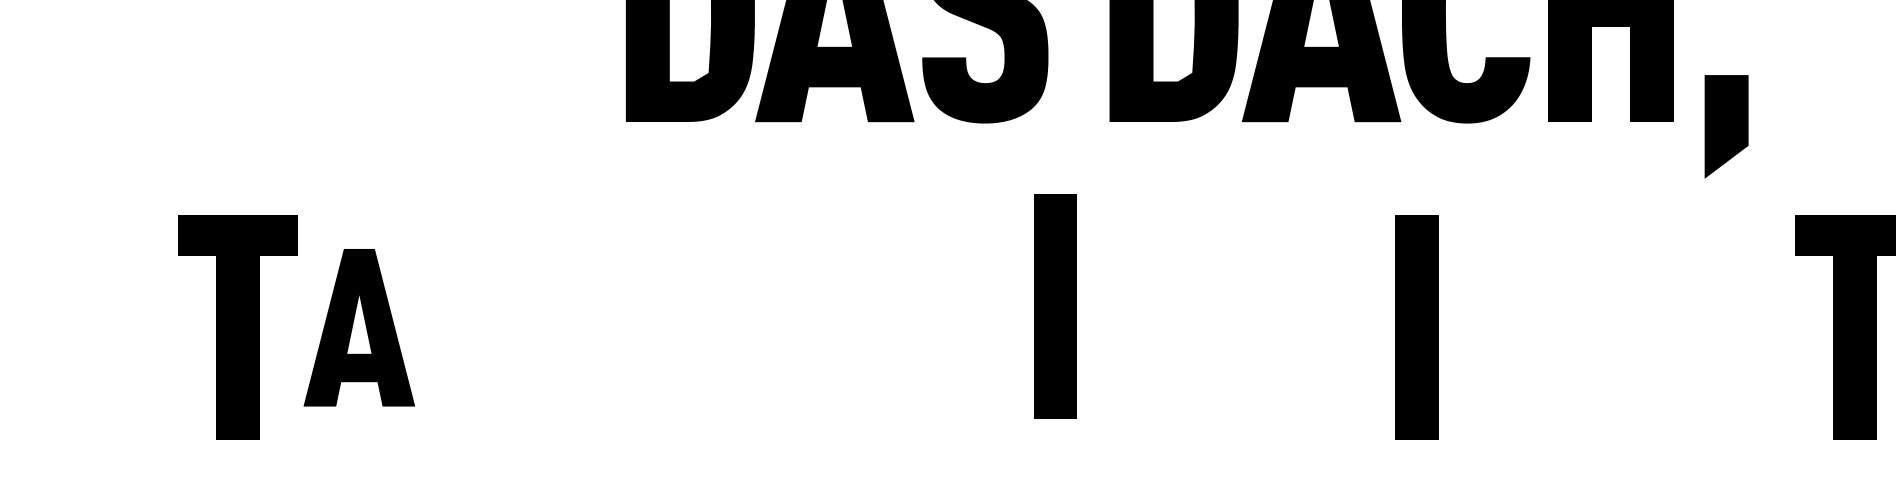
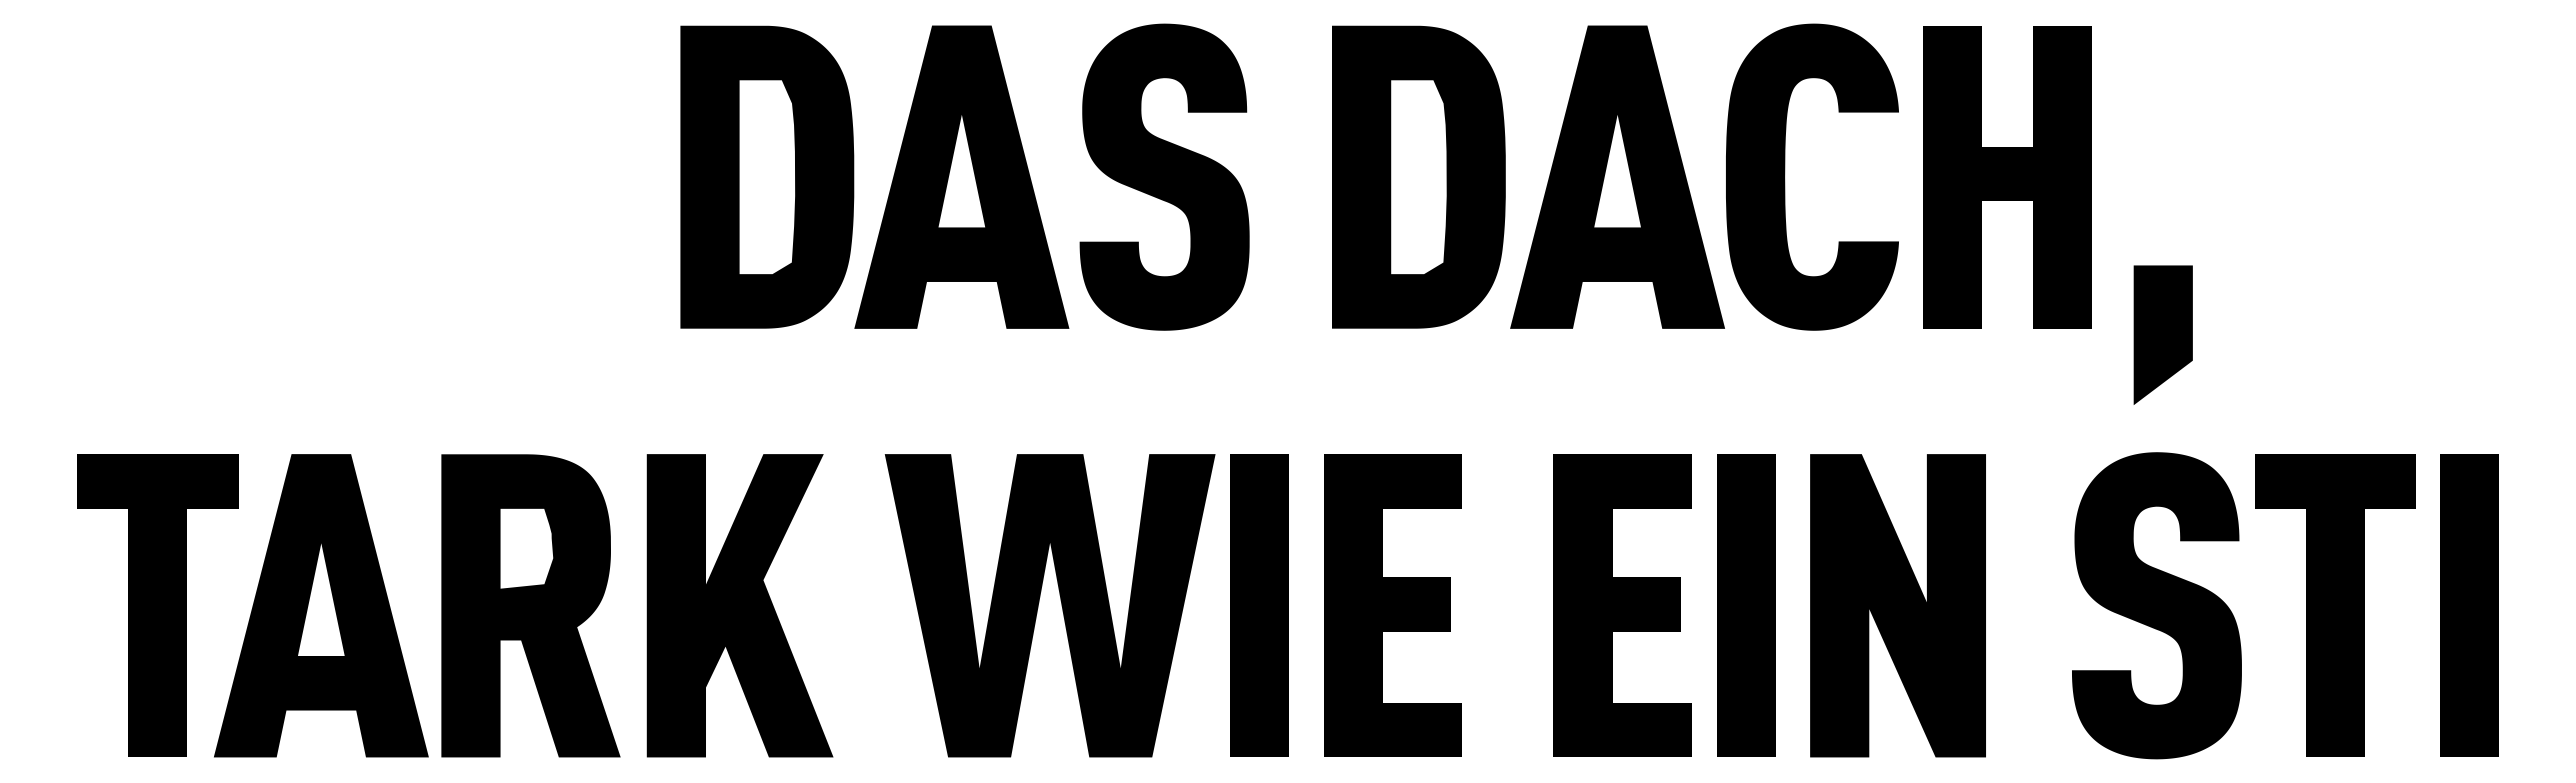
part: (1055, 306) -> (1259, 605), moved
part: (359, 327) -> (321, 605), size x1.43
part: (514, 327) -> (530, 605), added
fill: (669, 327) -> (739, 605), added
fill: (899, 327) -> (1049, 605), added
fill: (1155, 327) -> (1393, 605), added
part: (1325, 327) -> (1622, 605), added
part: (1529, 327) -> (1897, 605), added
fill: (1721, 327) -> (2156, 605), added

